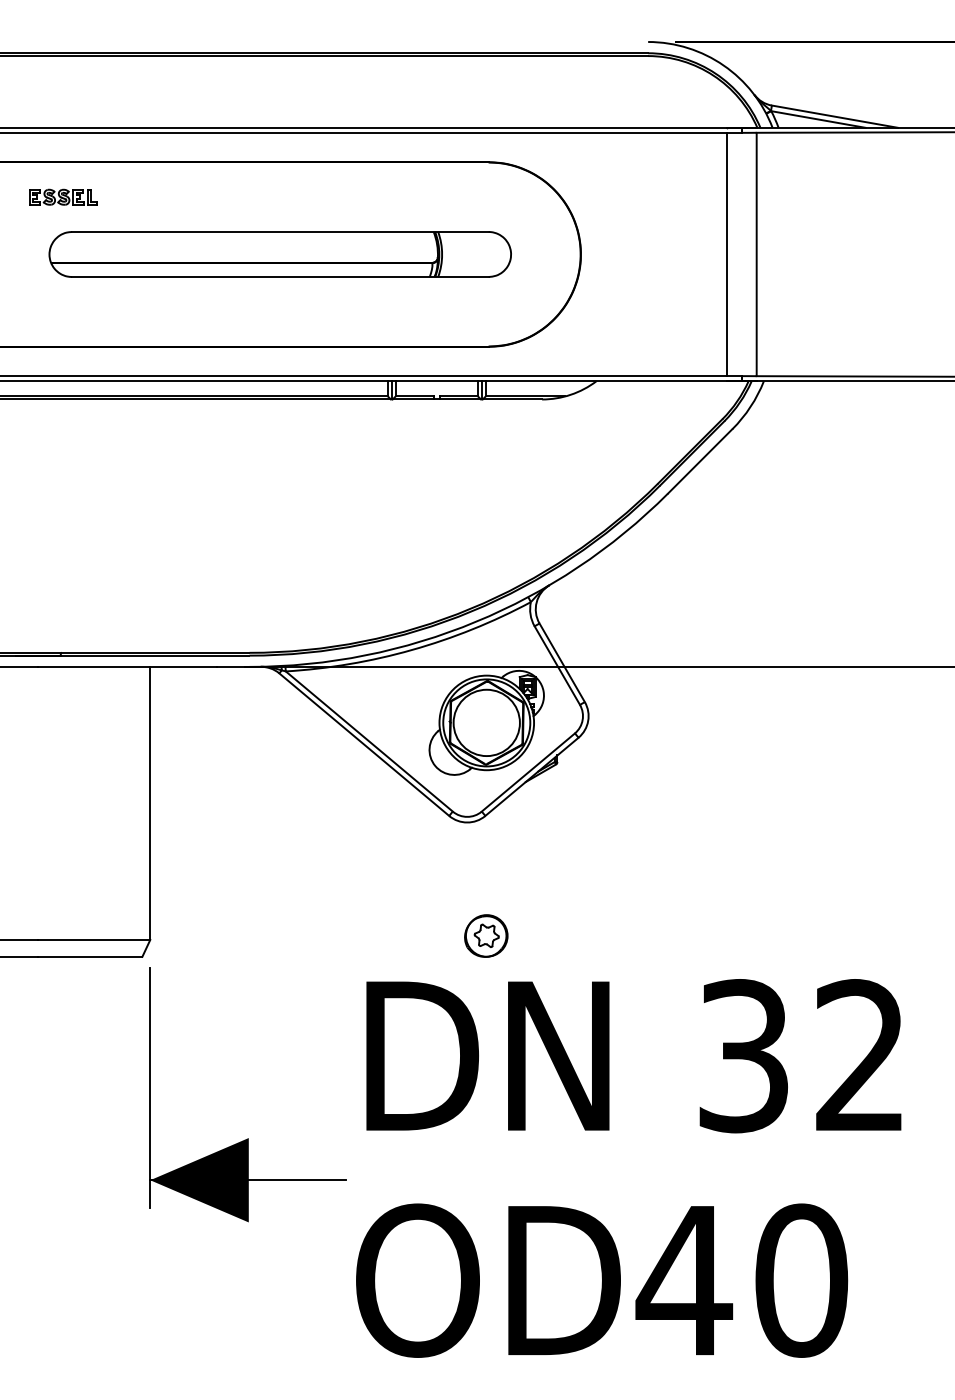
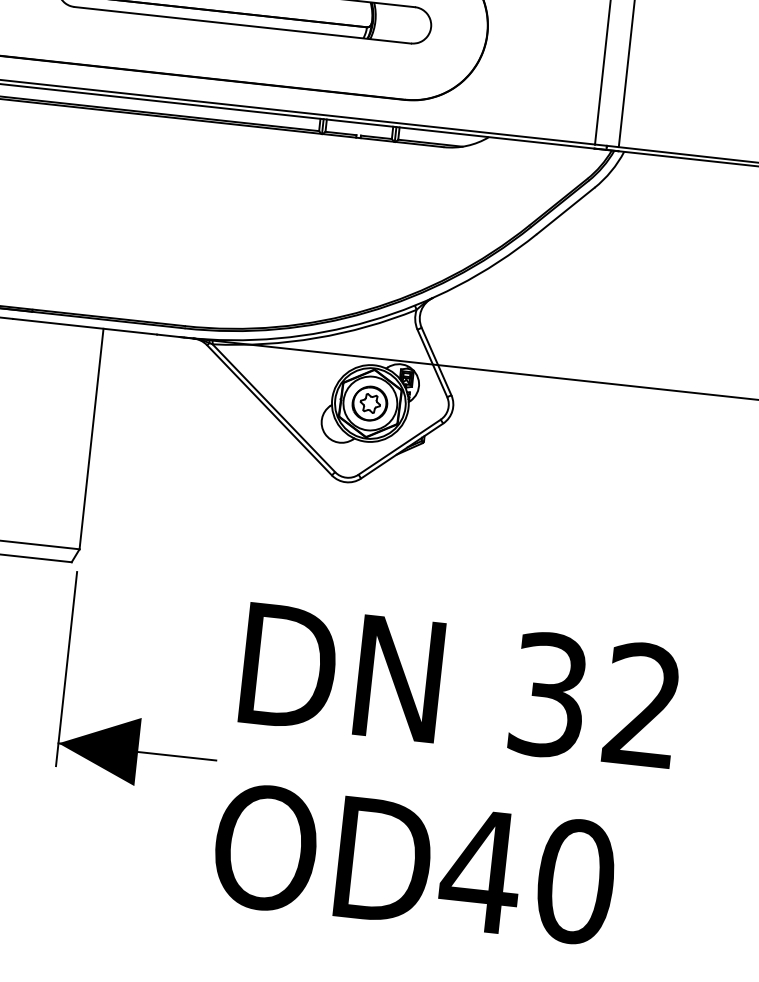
part: (486, 935) -> (370, 403), moved

